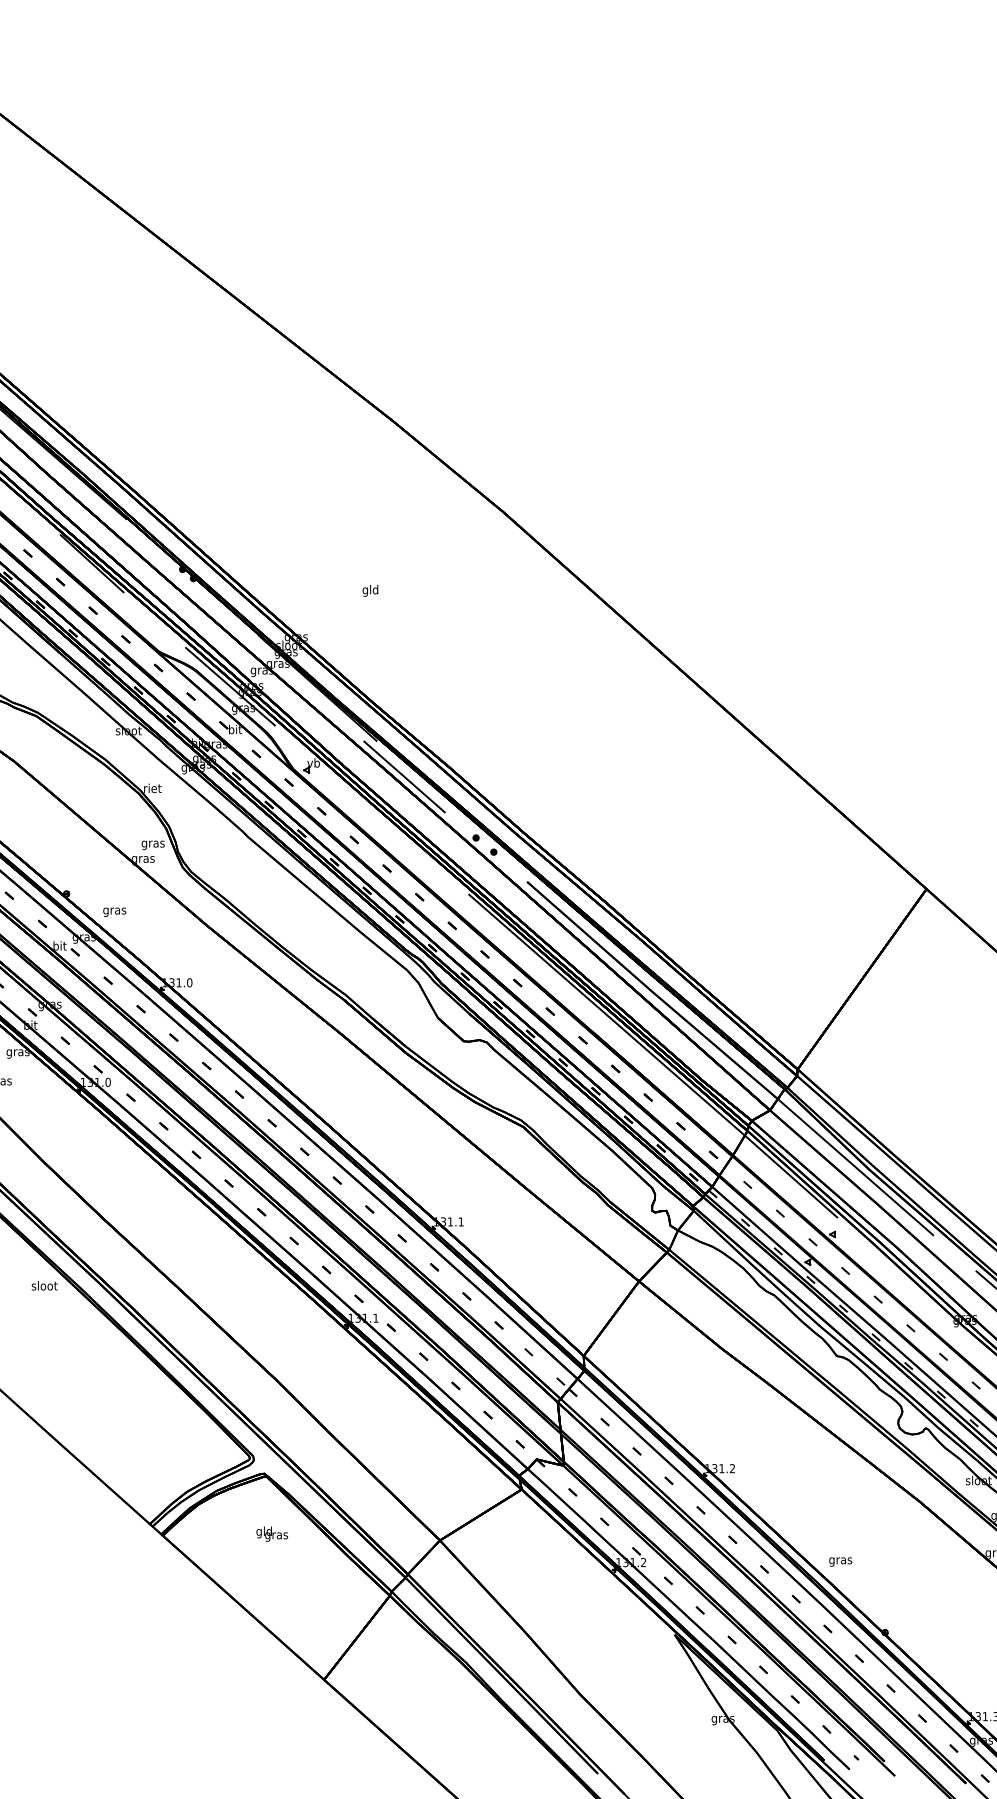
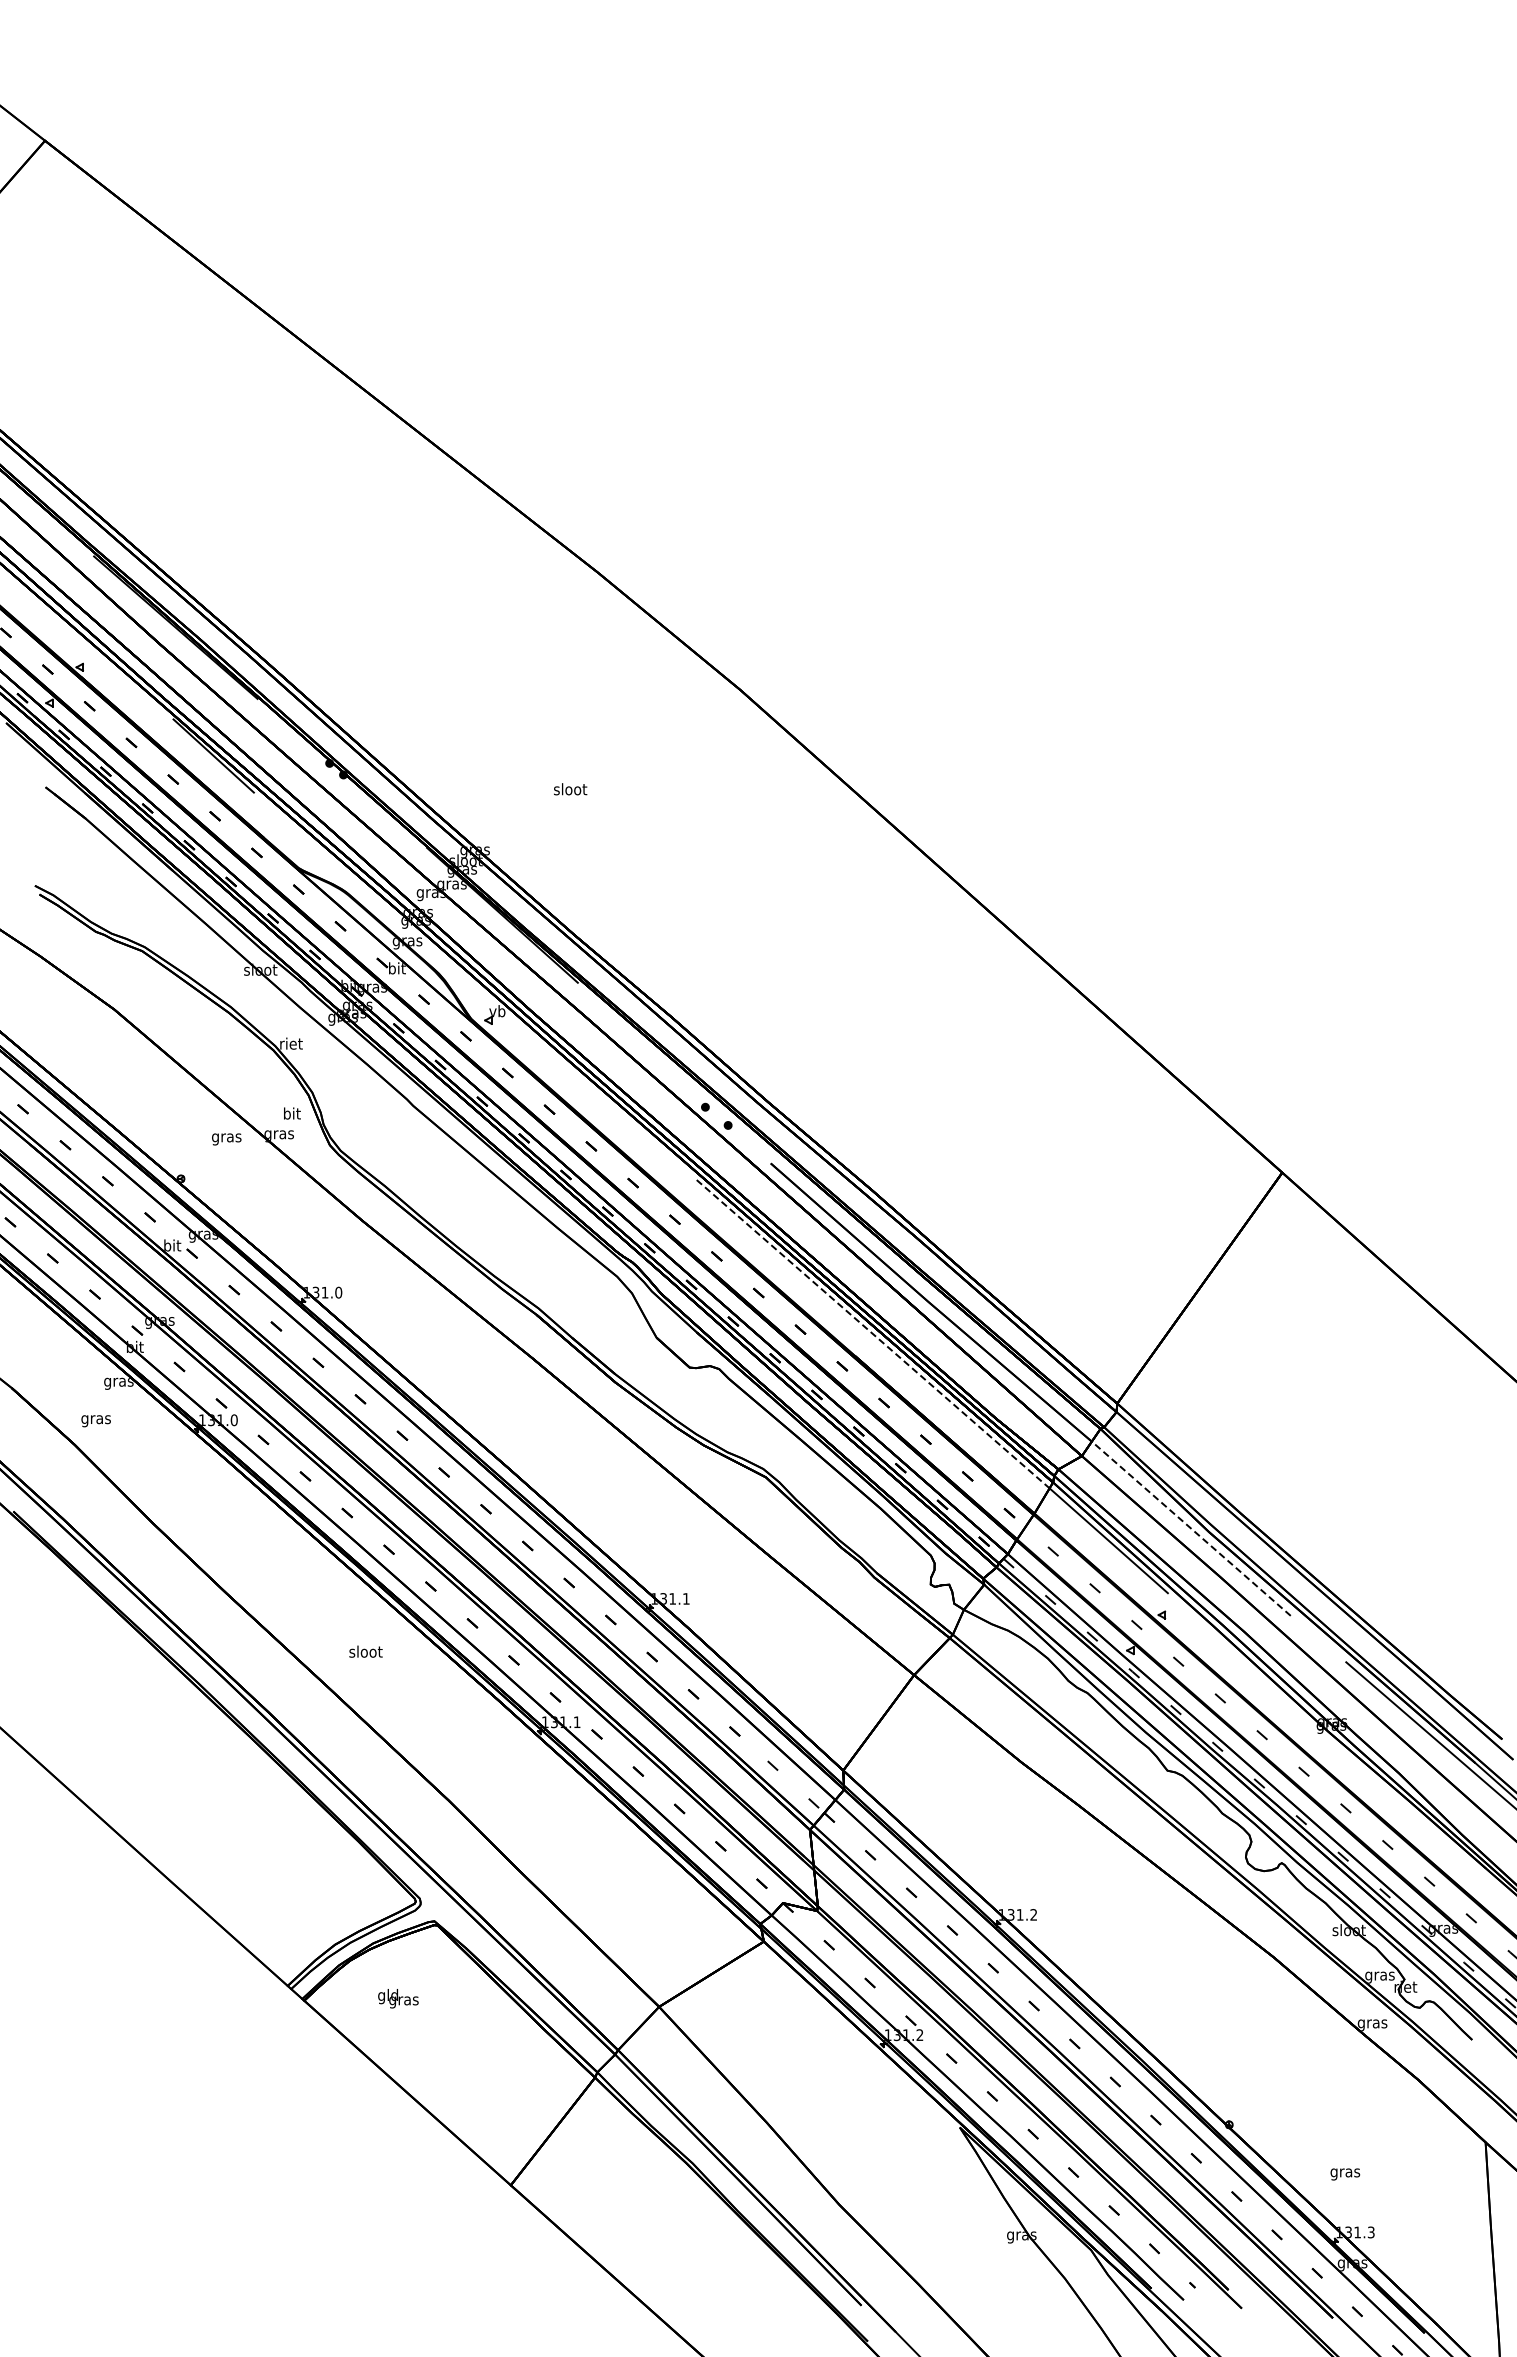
text: (370, 590) -> (570, 790), gld -> sloot
line: (230, 686) -> (390, 913), removed
line: (404, 776) -> (613, 1028), removed
text: (152, 843) -> (291, 1114), gras -> bit
text: (114, 912) -> (226, 1139), moved
line: (607, 1015) -> (873, 1334), solid -> dashed
line: (854, 1166) -> (1190, 1528), solid -> dashed
text: (44, 1285) -> (365, 1651), moved
text: (272, 1533) -> (398, 1998), moved
text: (840, 1562) -> (1345, 2174), moved

